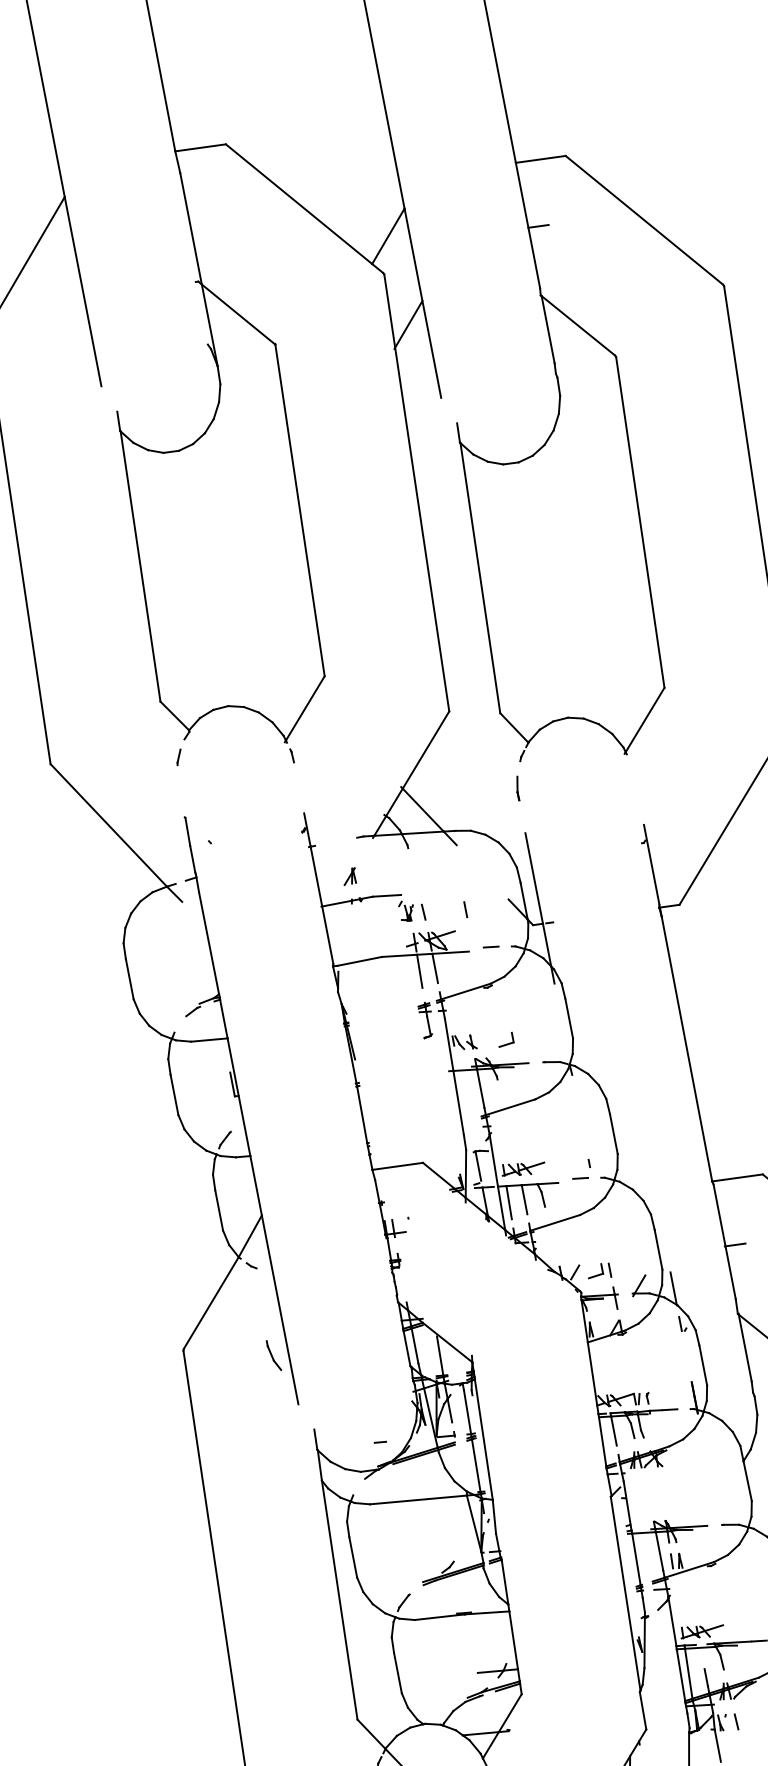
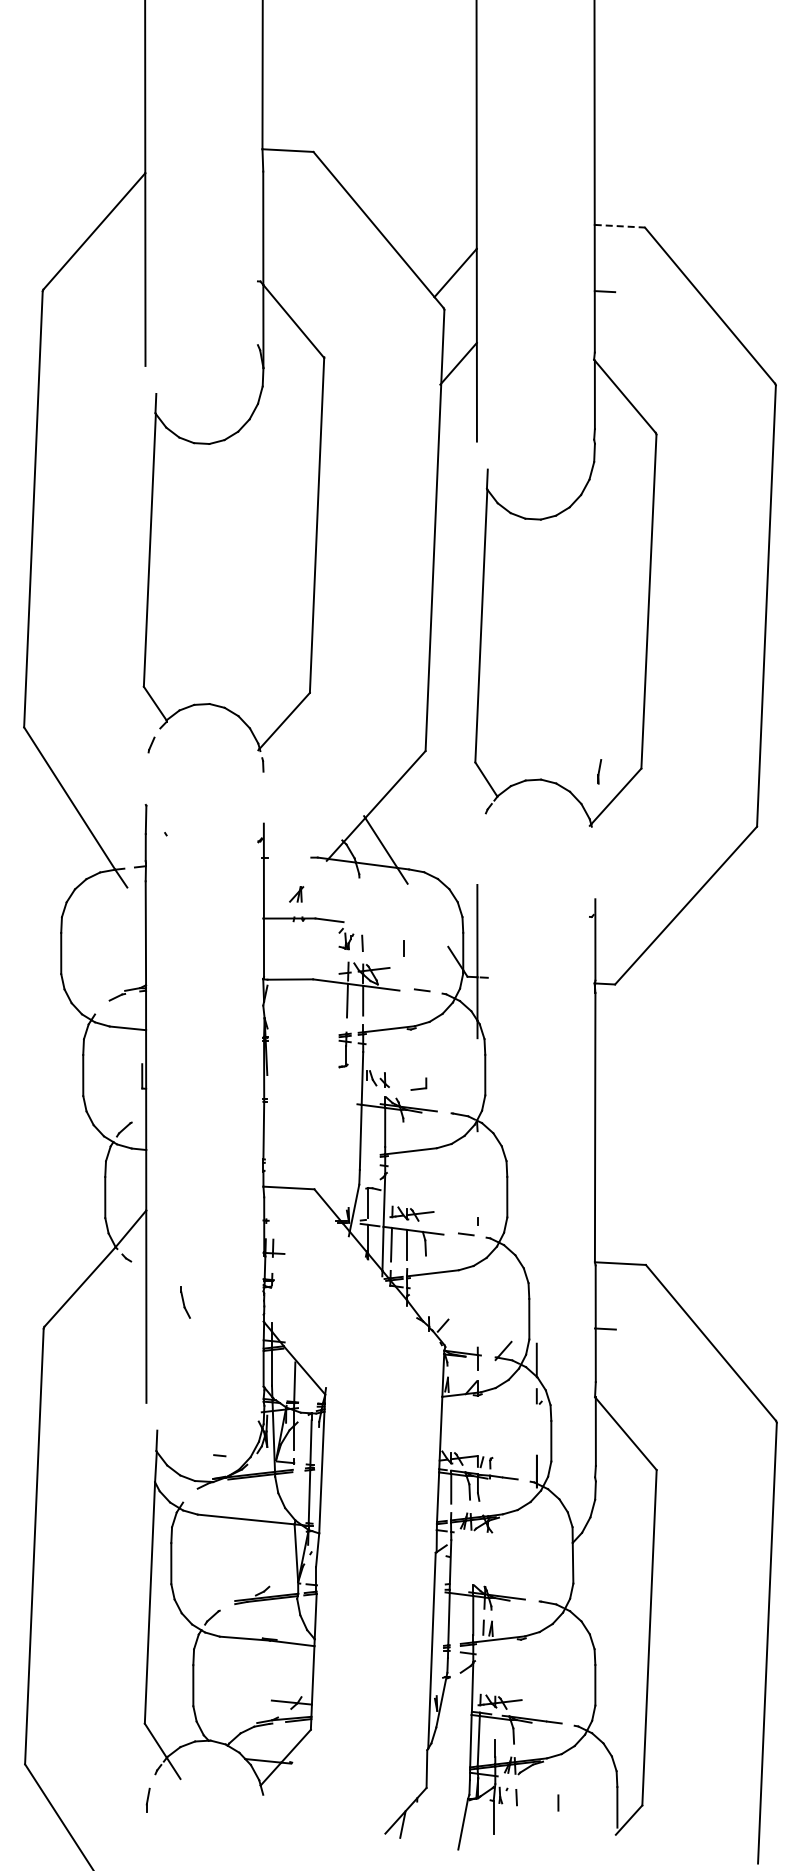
line: (541, 159) -> (620, 226), solid -> dashed
line: (517, 788) -> (599, 771), moved
part: (598, 1271) -> (466, 1329), removed
part: (273, 1355) -> (185, 1302), moved

